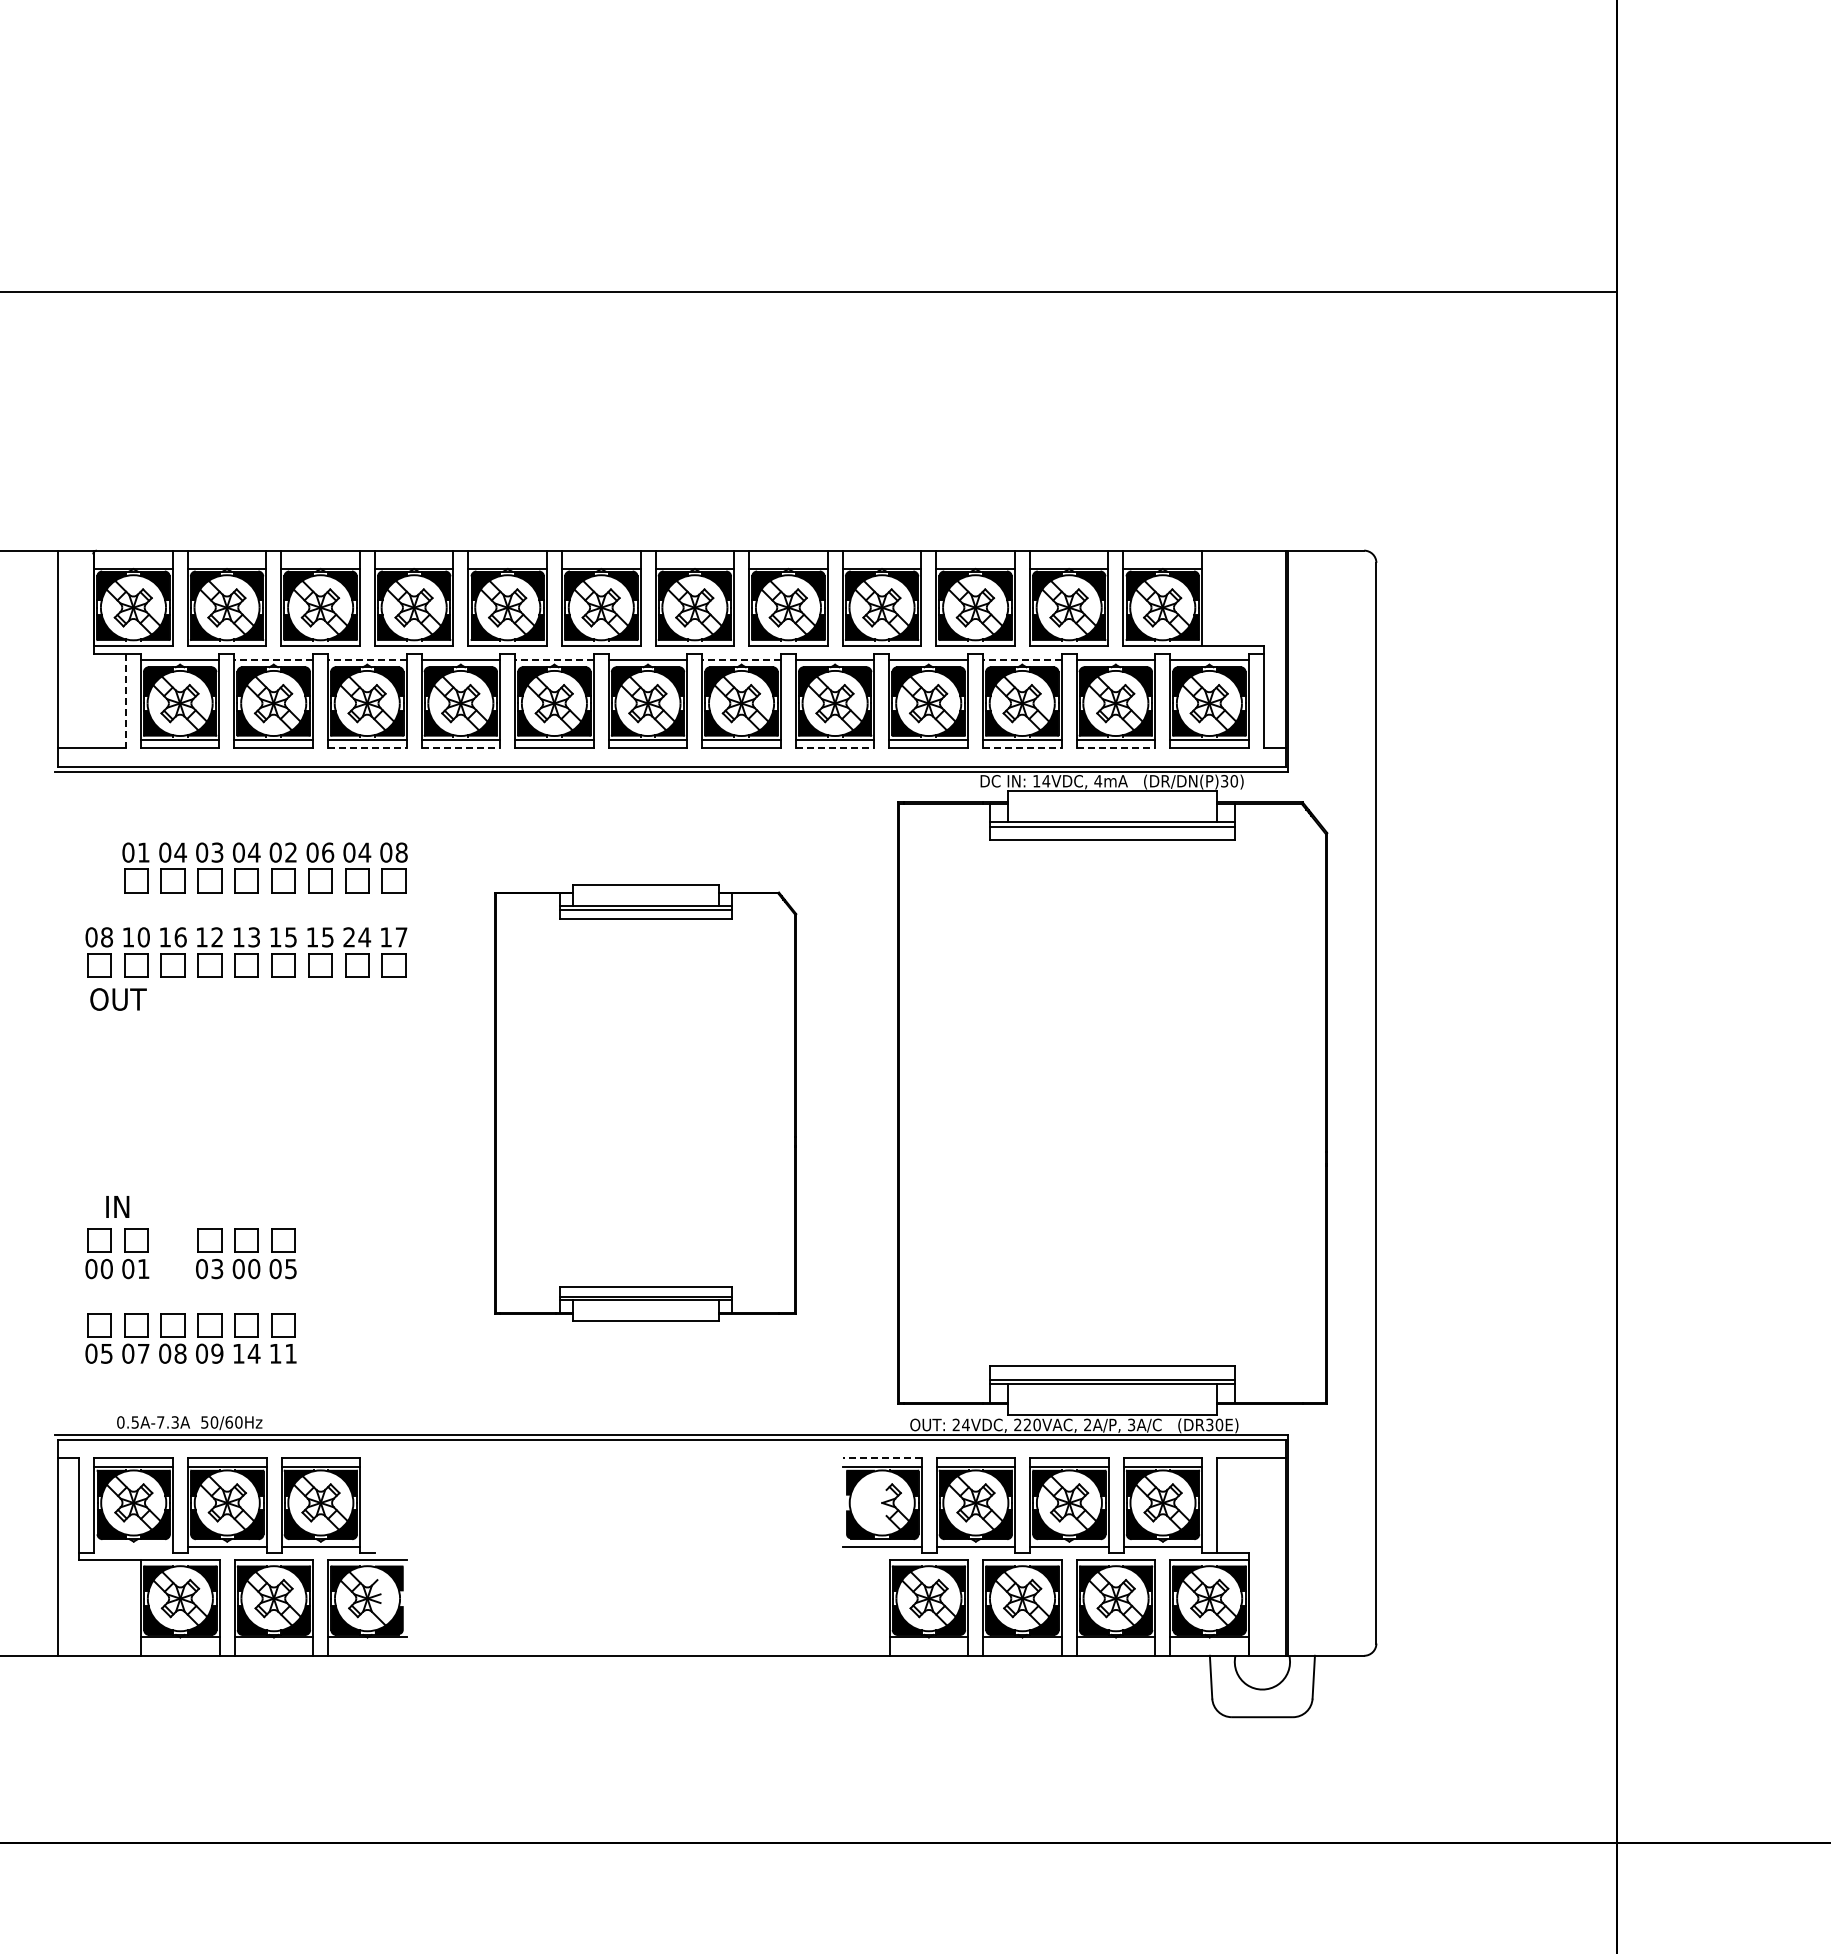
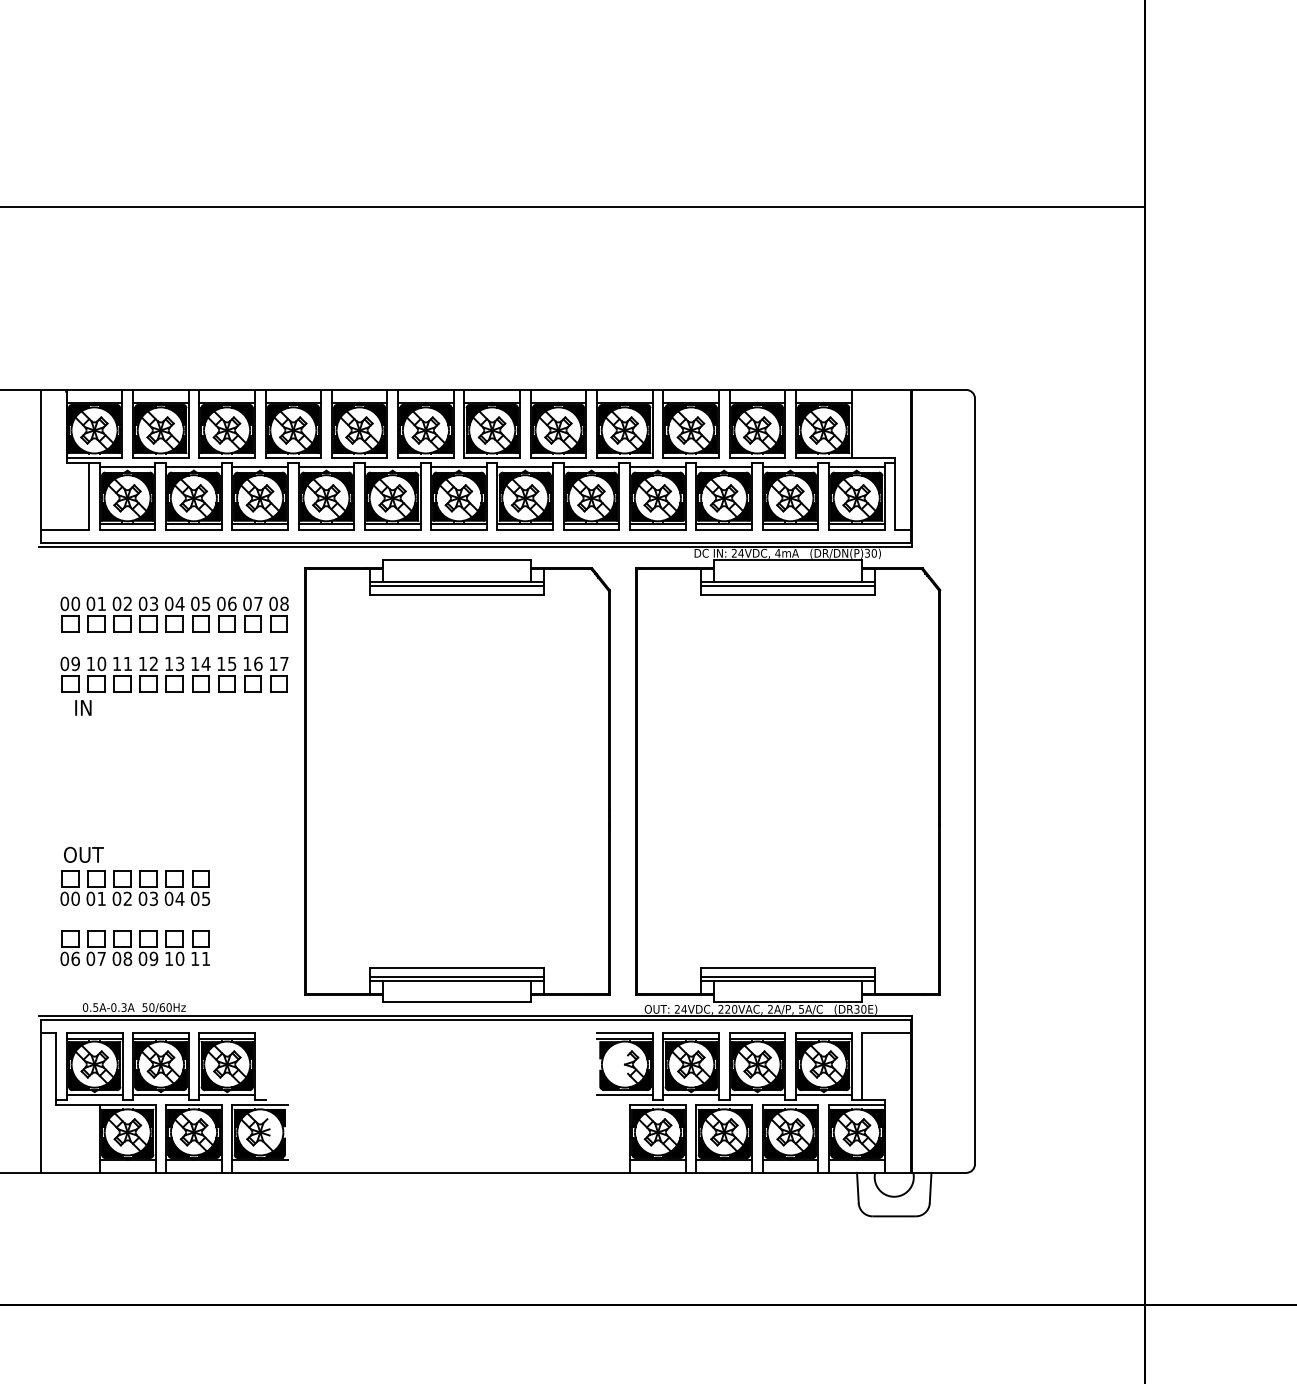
line: (273, 659) -> (193, 467), dashed -> solid
line: (366, 659) -> (259, 467), dashed -> solid
line: (553, 659) -> (392, 467), dashed -> solid
line: (741, 659) -> (525, 467), dashed -> solid
line: (1021, 659) -> (723, 467), dashed -> solid
line: (125, 701) -> (88, 496), dashed -> solid
line: (367, 748) -> (260, 530), dashed -> solid
line: (461, 748) -> (326, 530), dashed -> solid
line: (835, 748) -> (591, 530), dashed -> solid
line: (1022, 748) -> (724, 530), dashed -> solid
line: (1116, 748) -> (790, 530), dashed -> solid
text: (1036, 781) -> (734, 553), 14VDC, -> 24VDC,
text: (180, 852) -> (127, 603), 04 -> 02
text: (290, 852) -> (205, 603), 02 -> 05
text: (364, 852) -> (258, 603), 04 -> 07
part: (99, 867) -> (70, 614), added
text: (106, 937) -> (75, 664), 08 -> 09
text: (180, 937) -> (127, 664), 16 -> 11
text: (290, 937) -> (205, 664), 15 -> 14
text: (357, 937) -> (253, 664), 24 -> 16
text: (118, 999) -> (83, 707), OUT -> IN
part: (645, 1102) -> (457, 780), size x1.43
text: (118, 1206) -> (83, 854), IN -> OUT
part: (172, 1253) -> (122, 887), added
text: (253, 1268) -> (179, 898), 00 -> 04
text: (107, 1353) -> (76, 958), 05 -> 06
text: (253, 1353) -> (179, 958), 14 -> 10
text: (160, 1422) -> (113, 1007), 0.5A-7.3A -> 0.5A-0.3A
text: (1131, 1424) -> (801, 1009), 3A/C -> 5A/C
line: (881, 1458) -> (624, 1033), dashed -> solid
line: (133, 1546) -> (94, 1095), added

